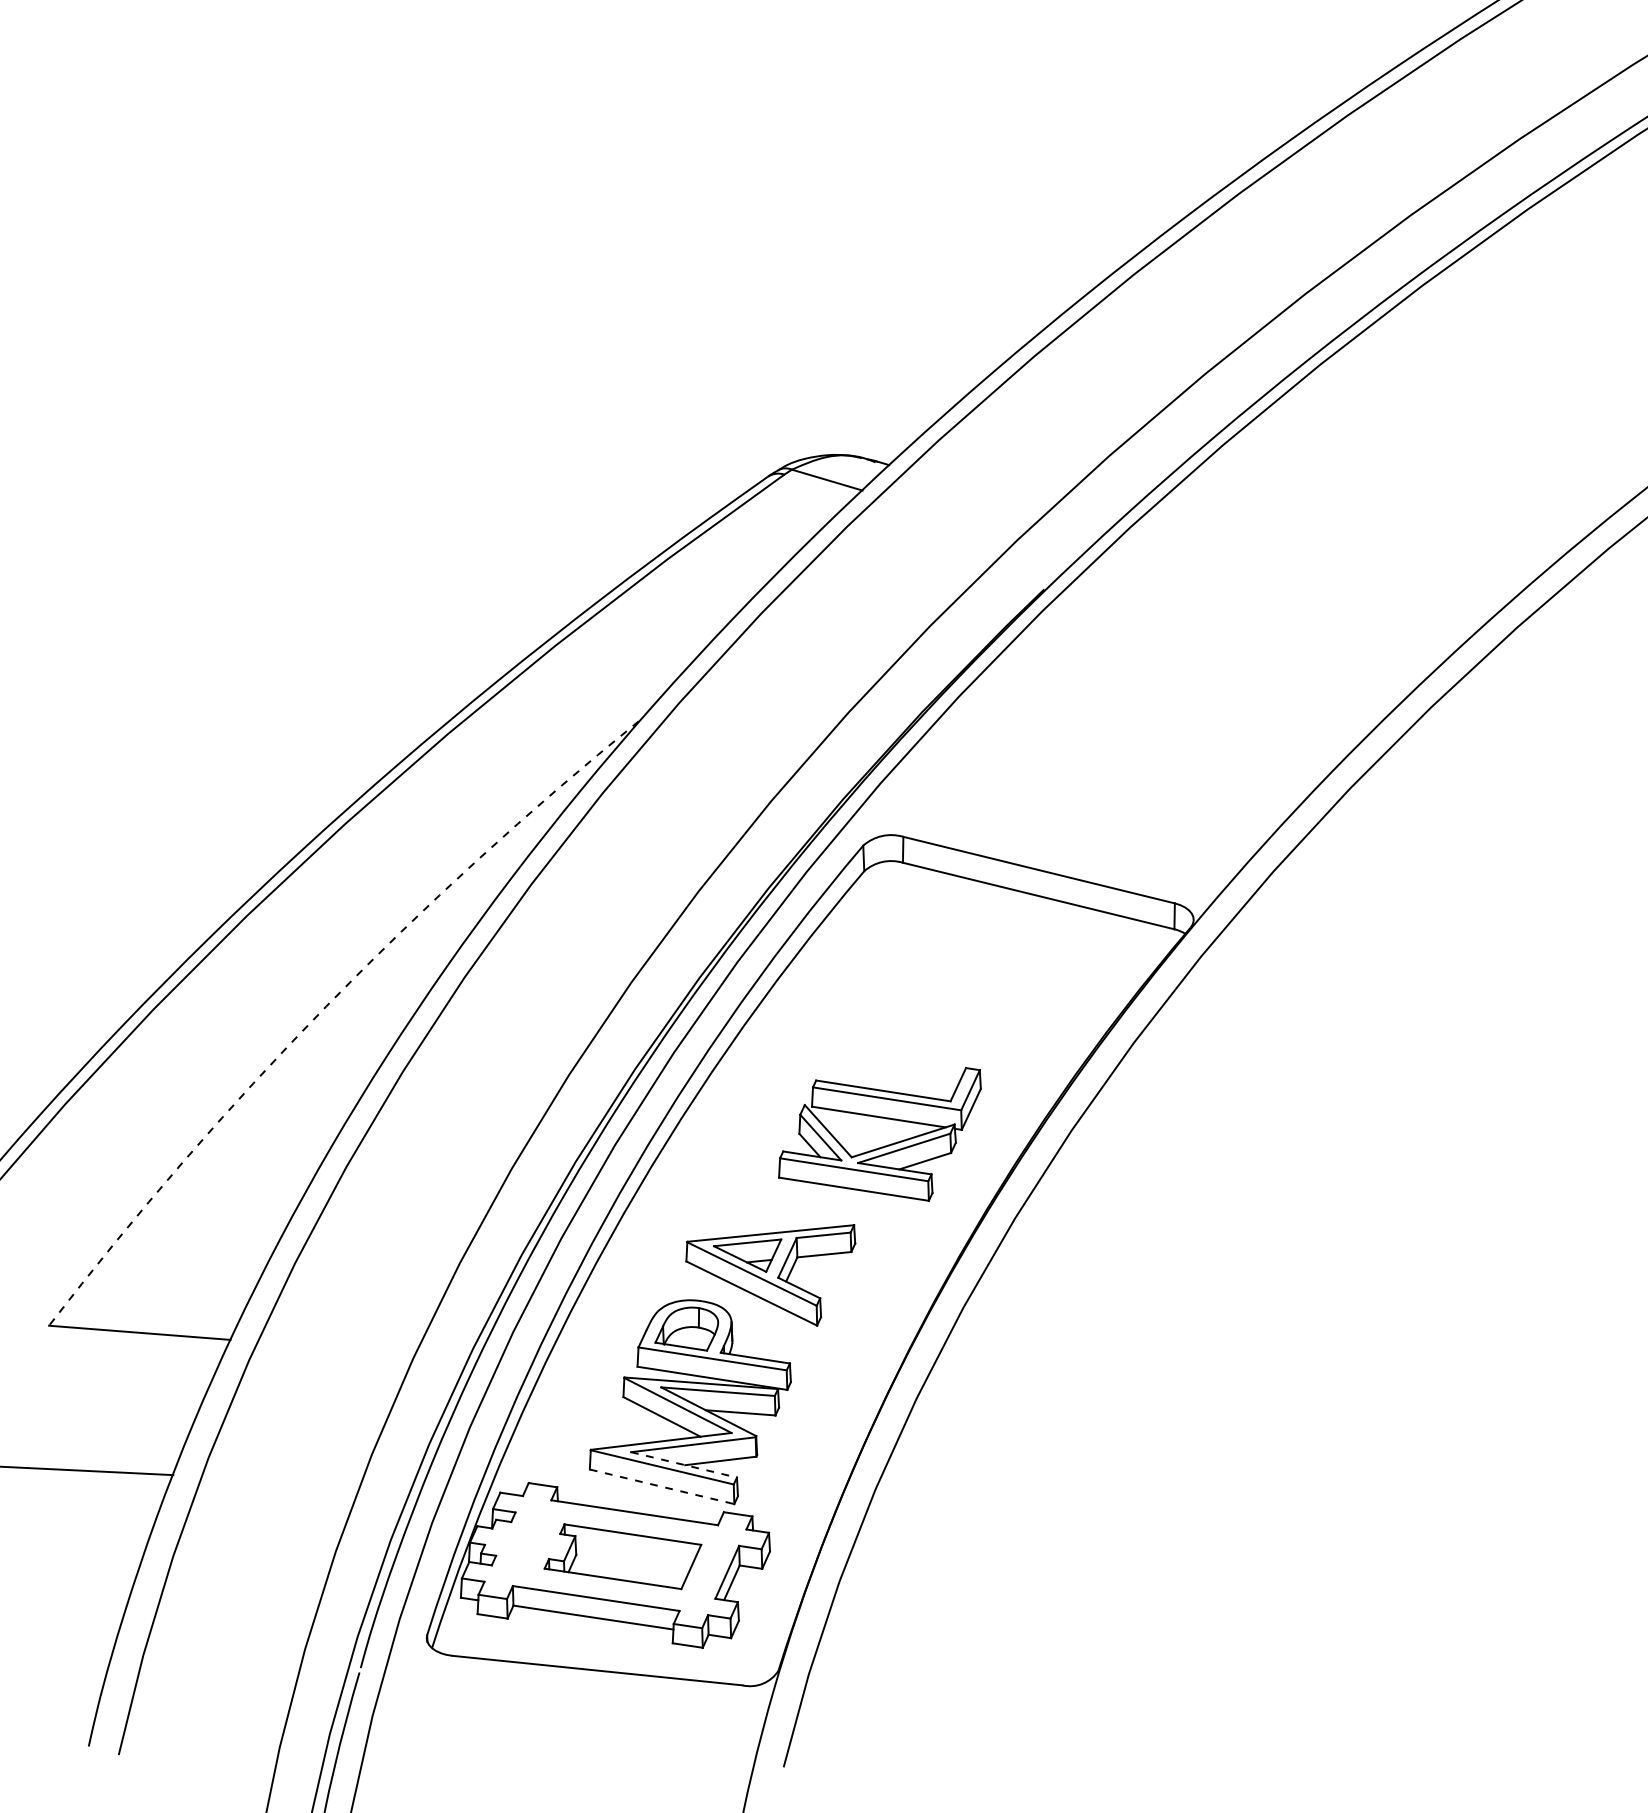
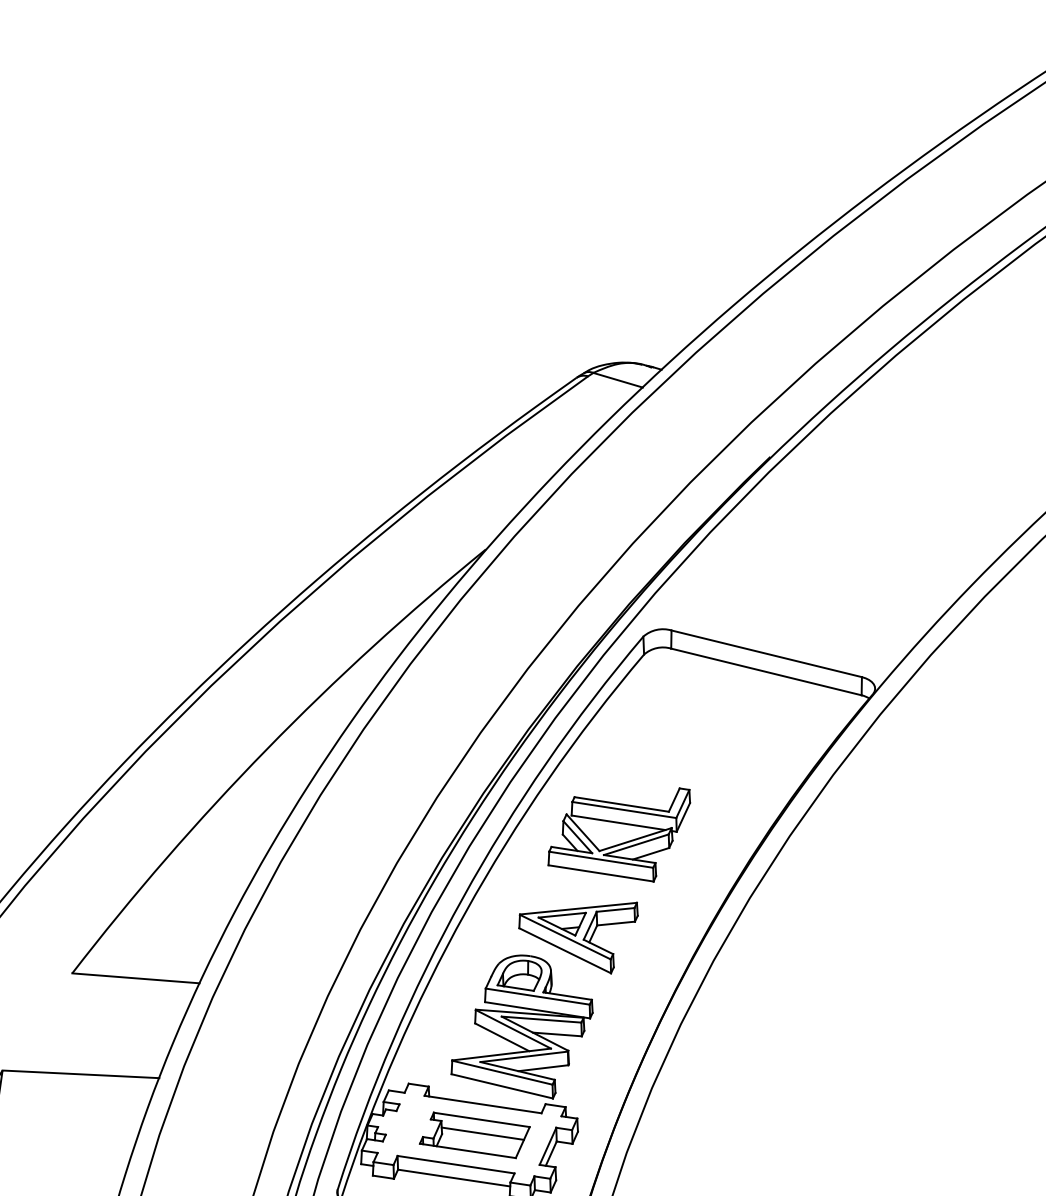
arc: (326, 1006) -> (266, 749), dashed -> solid
part: (881, 1146) -> (620, 843), moved
line: (684, 1464) -> (517, 1070), dashed -> solid
line: (662, 1486) -> (502, 1086), dashed -> solid
line: (634, 1554) -> (482, 1133), added

